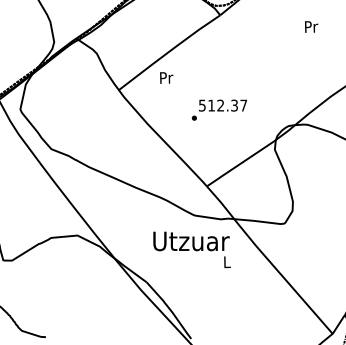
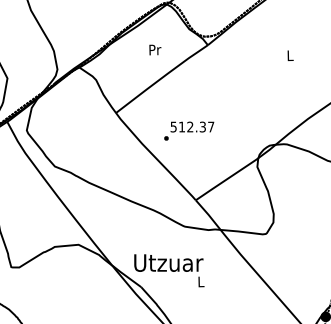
text: (311, 26) -> (290, 55), Pr -> L
text: (166, 77) -> (155, 49), moved
text: (219, 109) -> (189, 130), moved
text: (192, 249) -> (169, 270), moved

